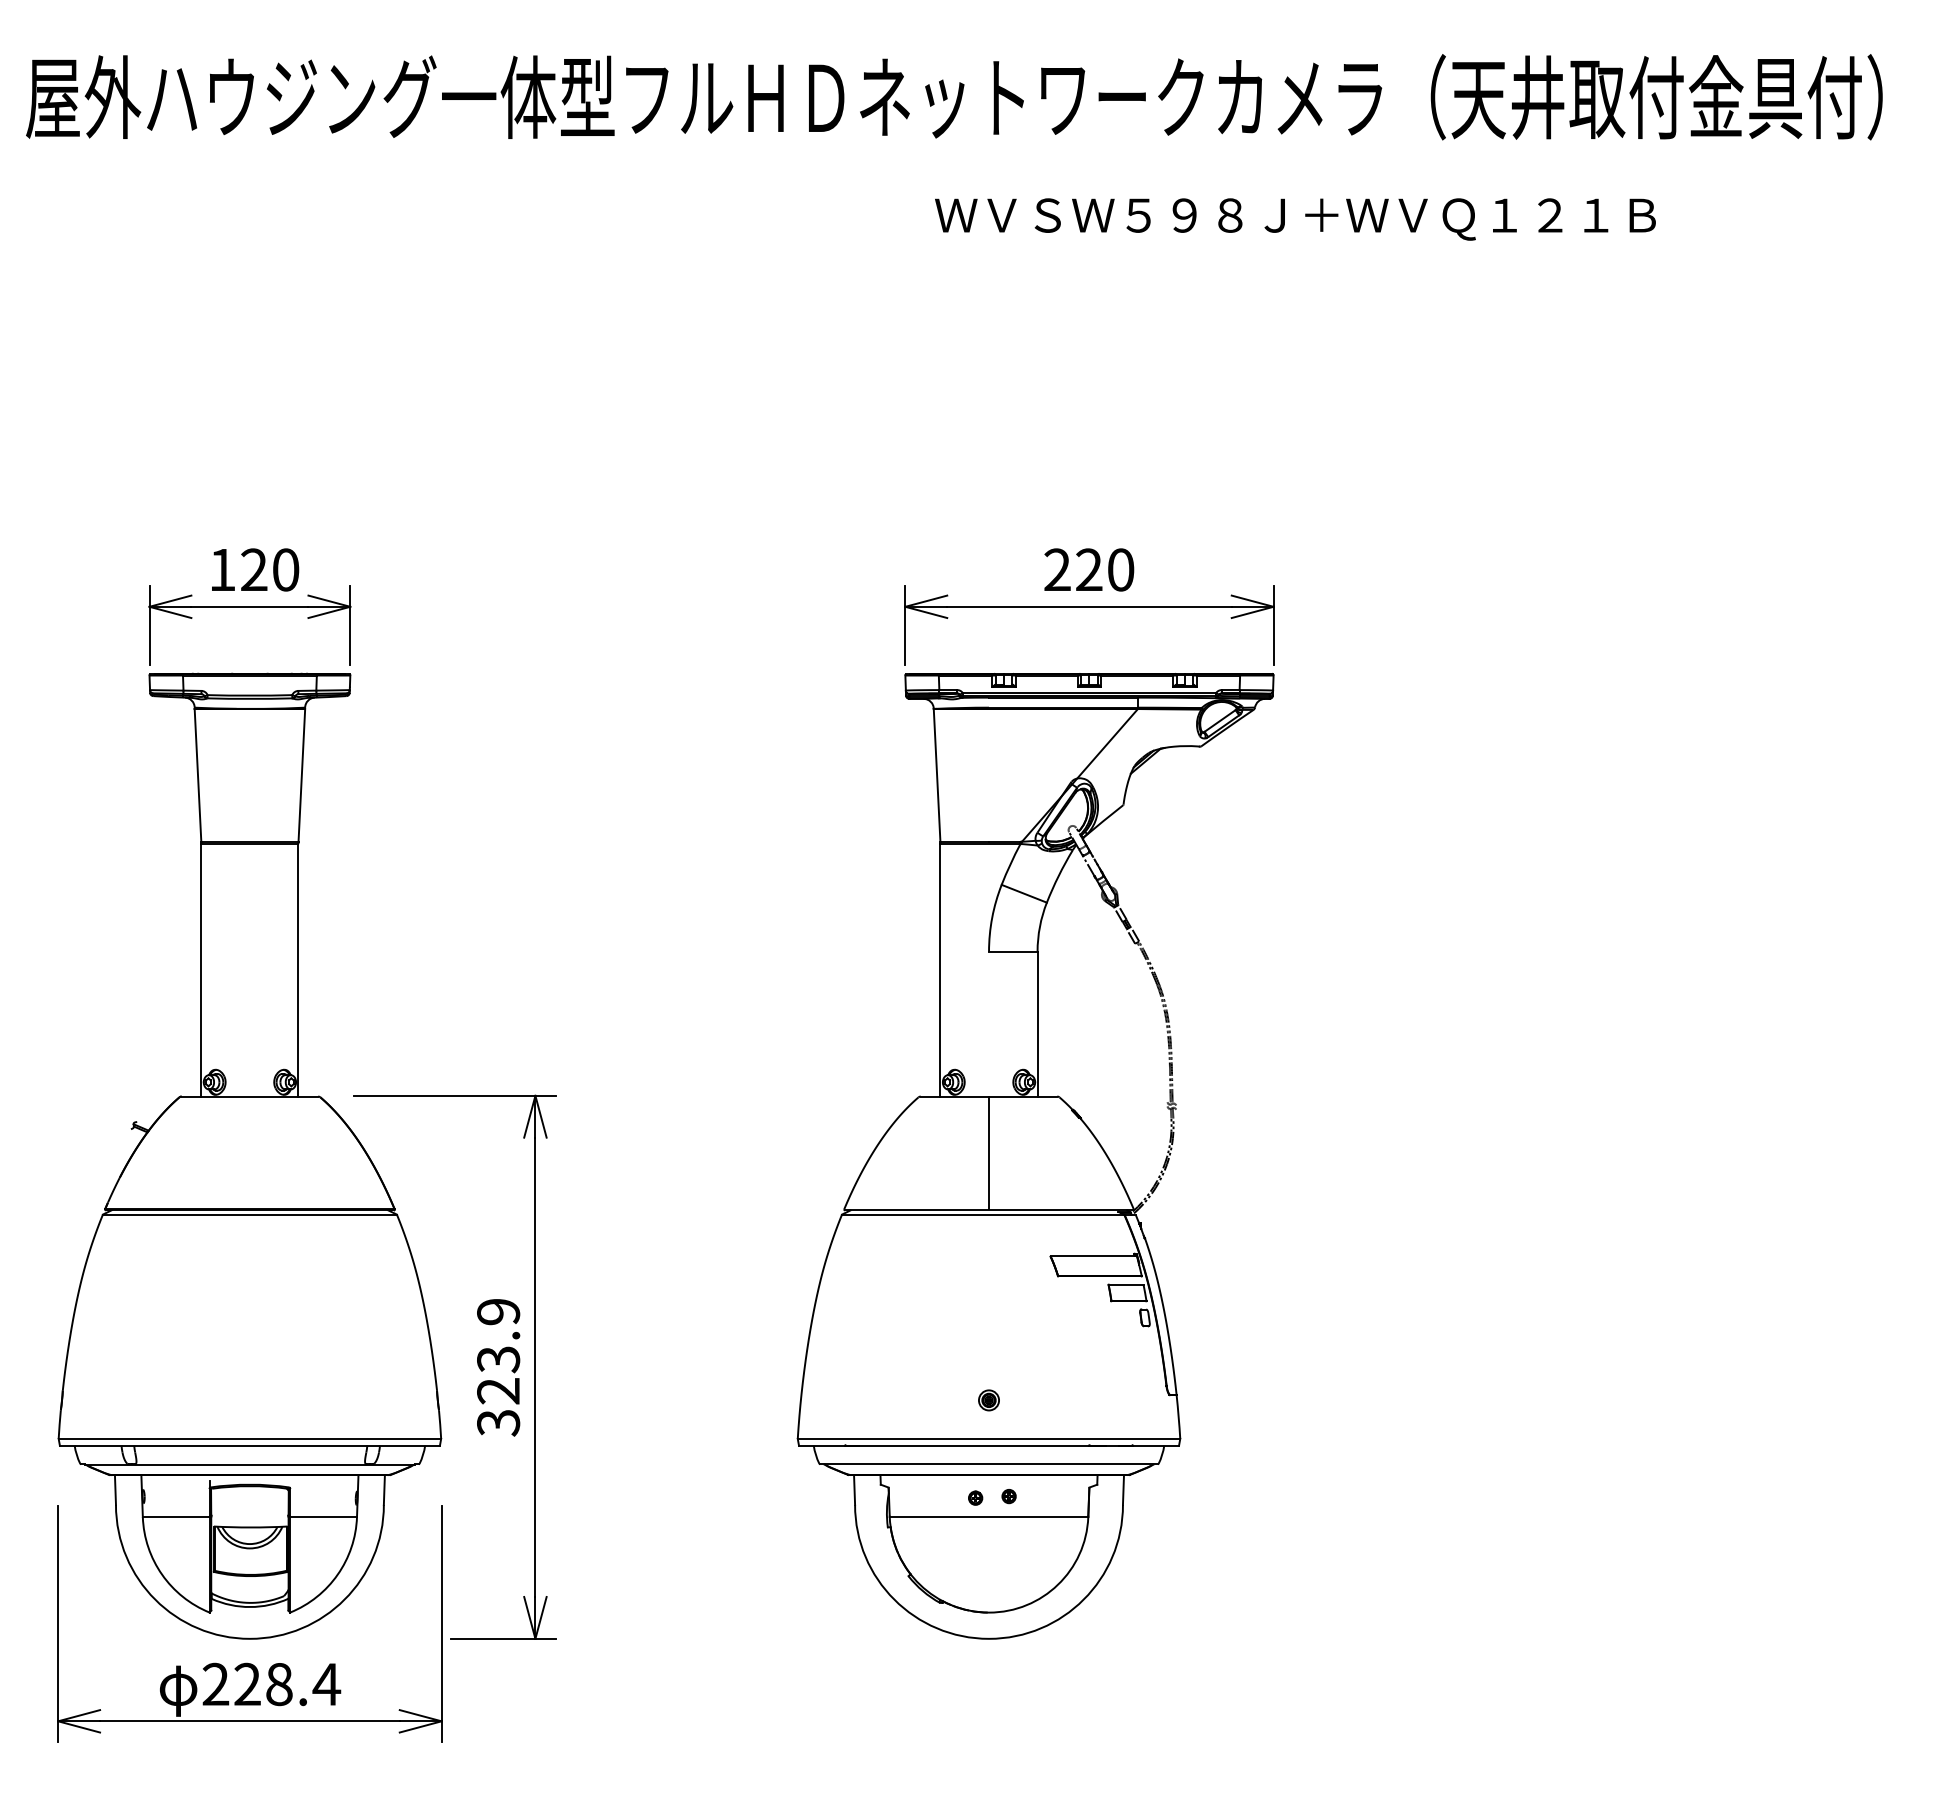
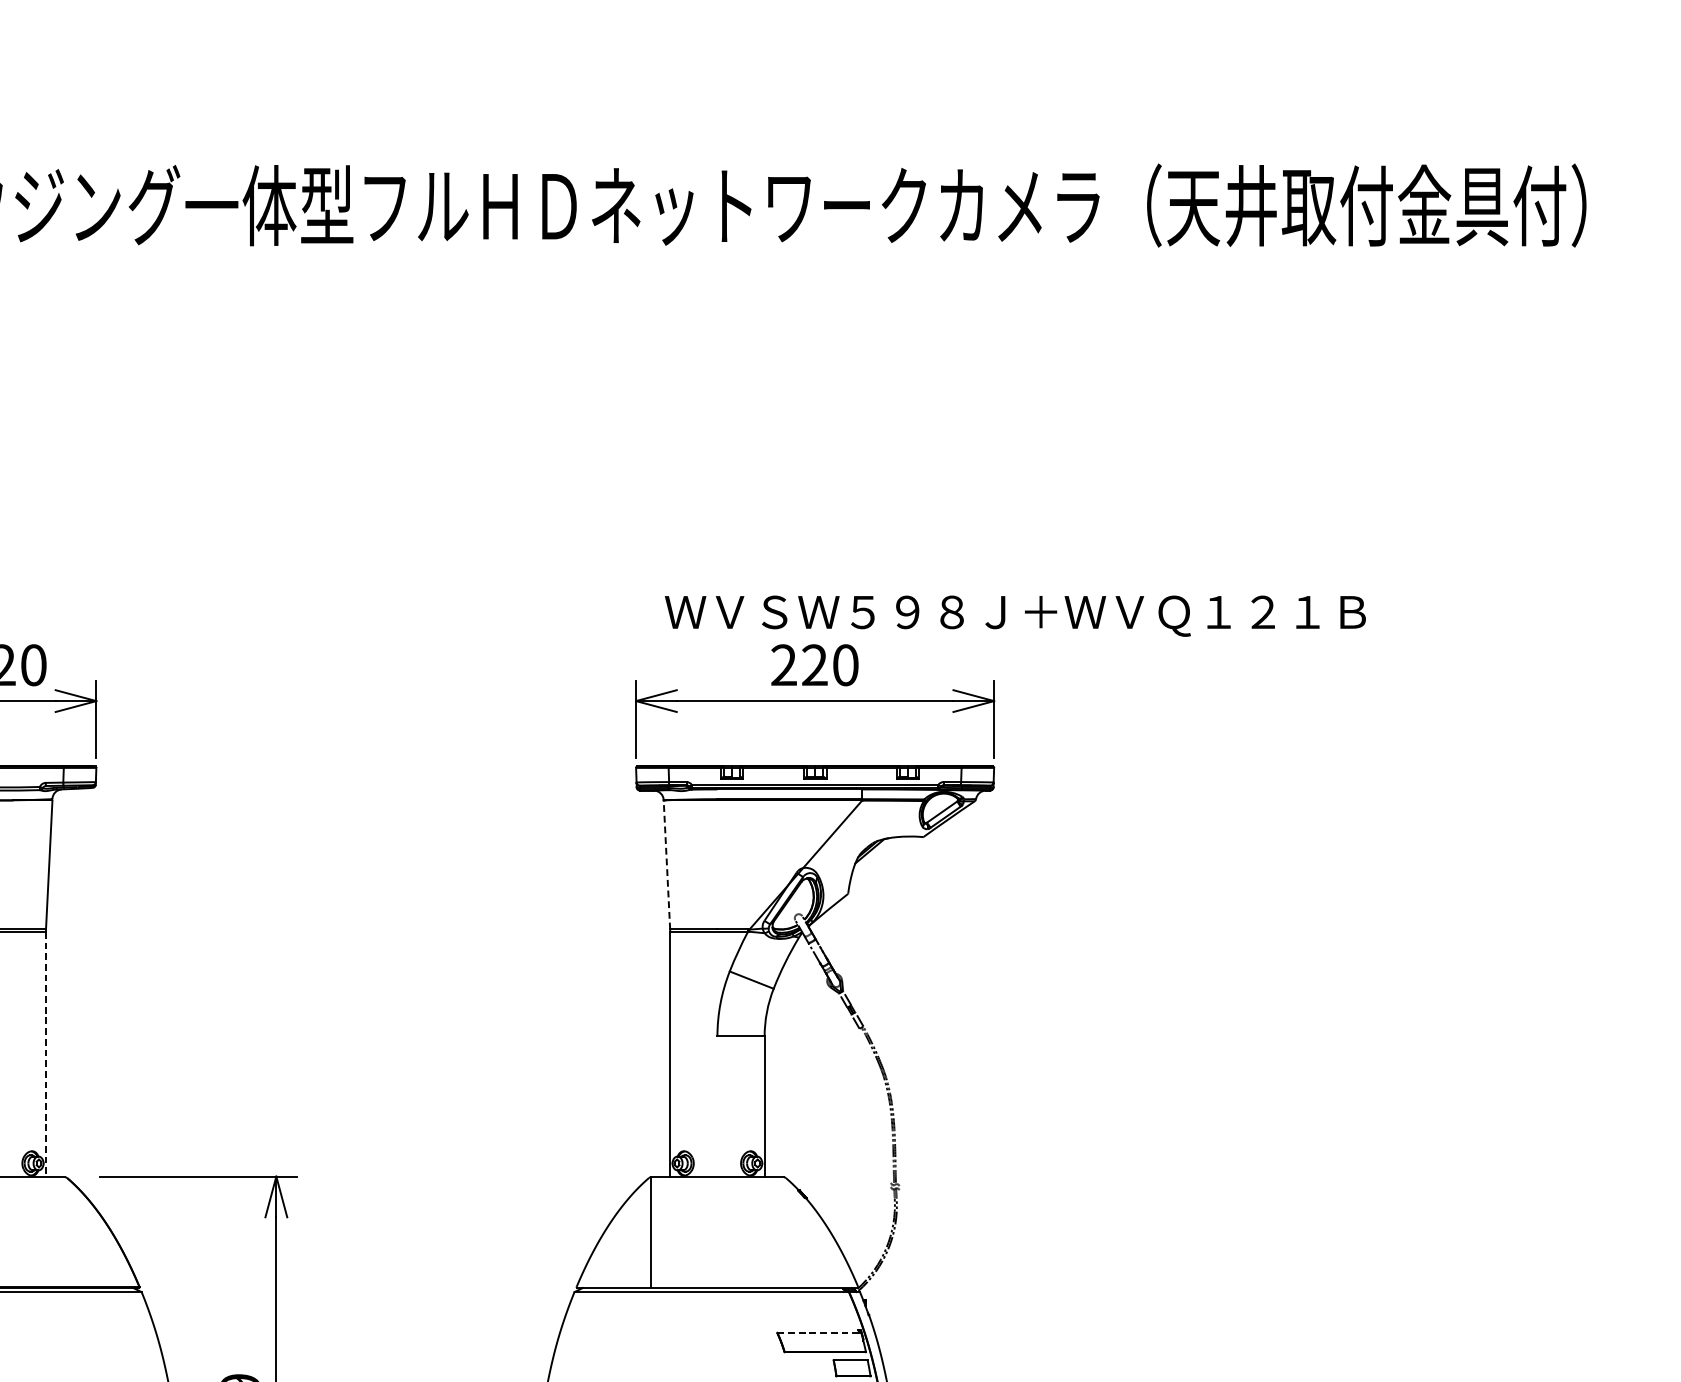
text: (1295, 219) -> (1015, 616), moved
line: (937, 774) -> (667, 864), solid -> dashed
line: (298, 970) -> (45, 1054), solid -> dashed
line: (989, 1152) -> (651, 1231), moved
line: (1094, 1256) -> (820, 1332), solid -> dashed

